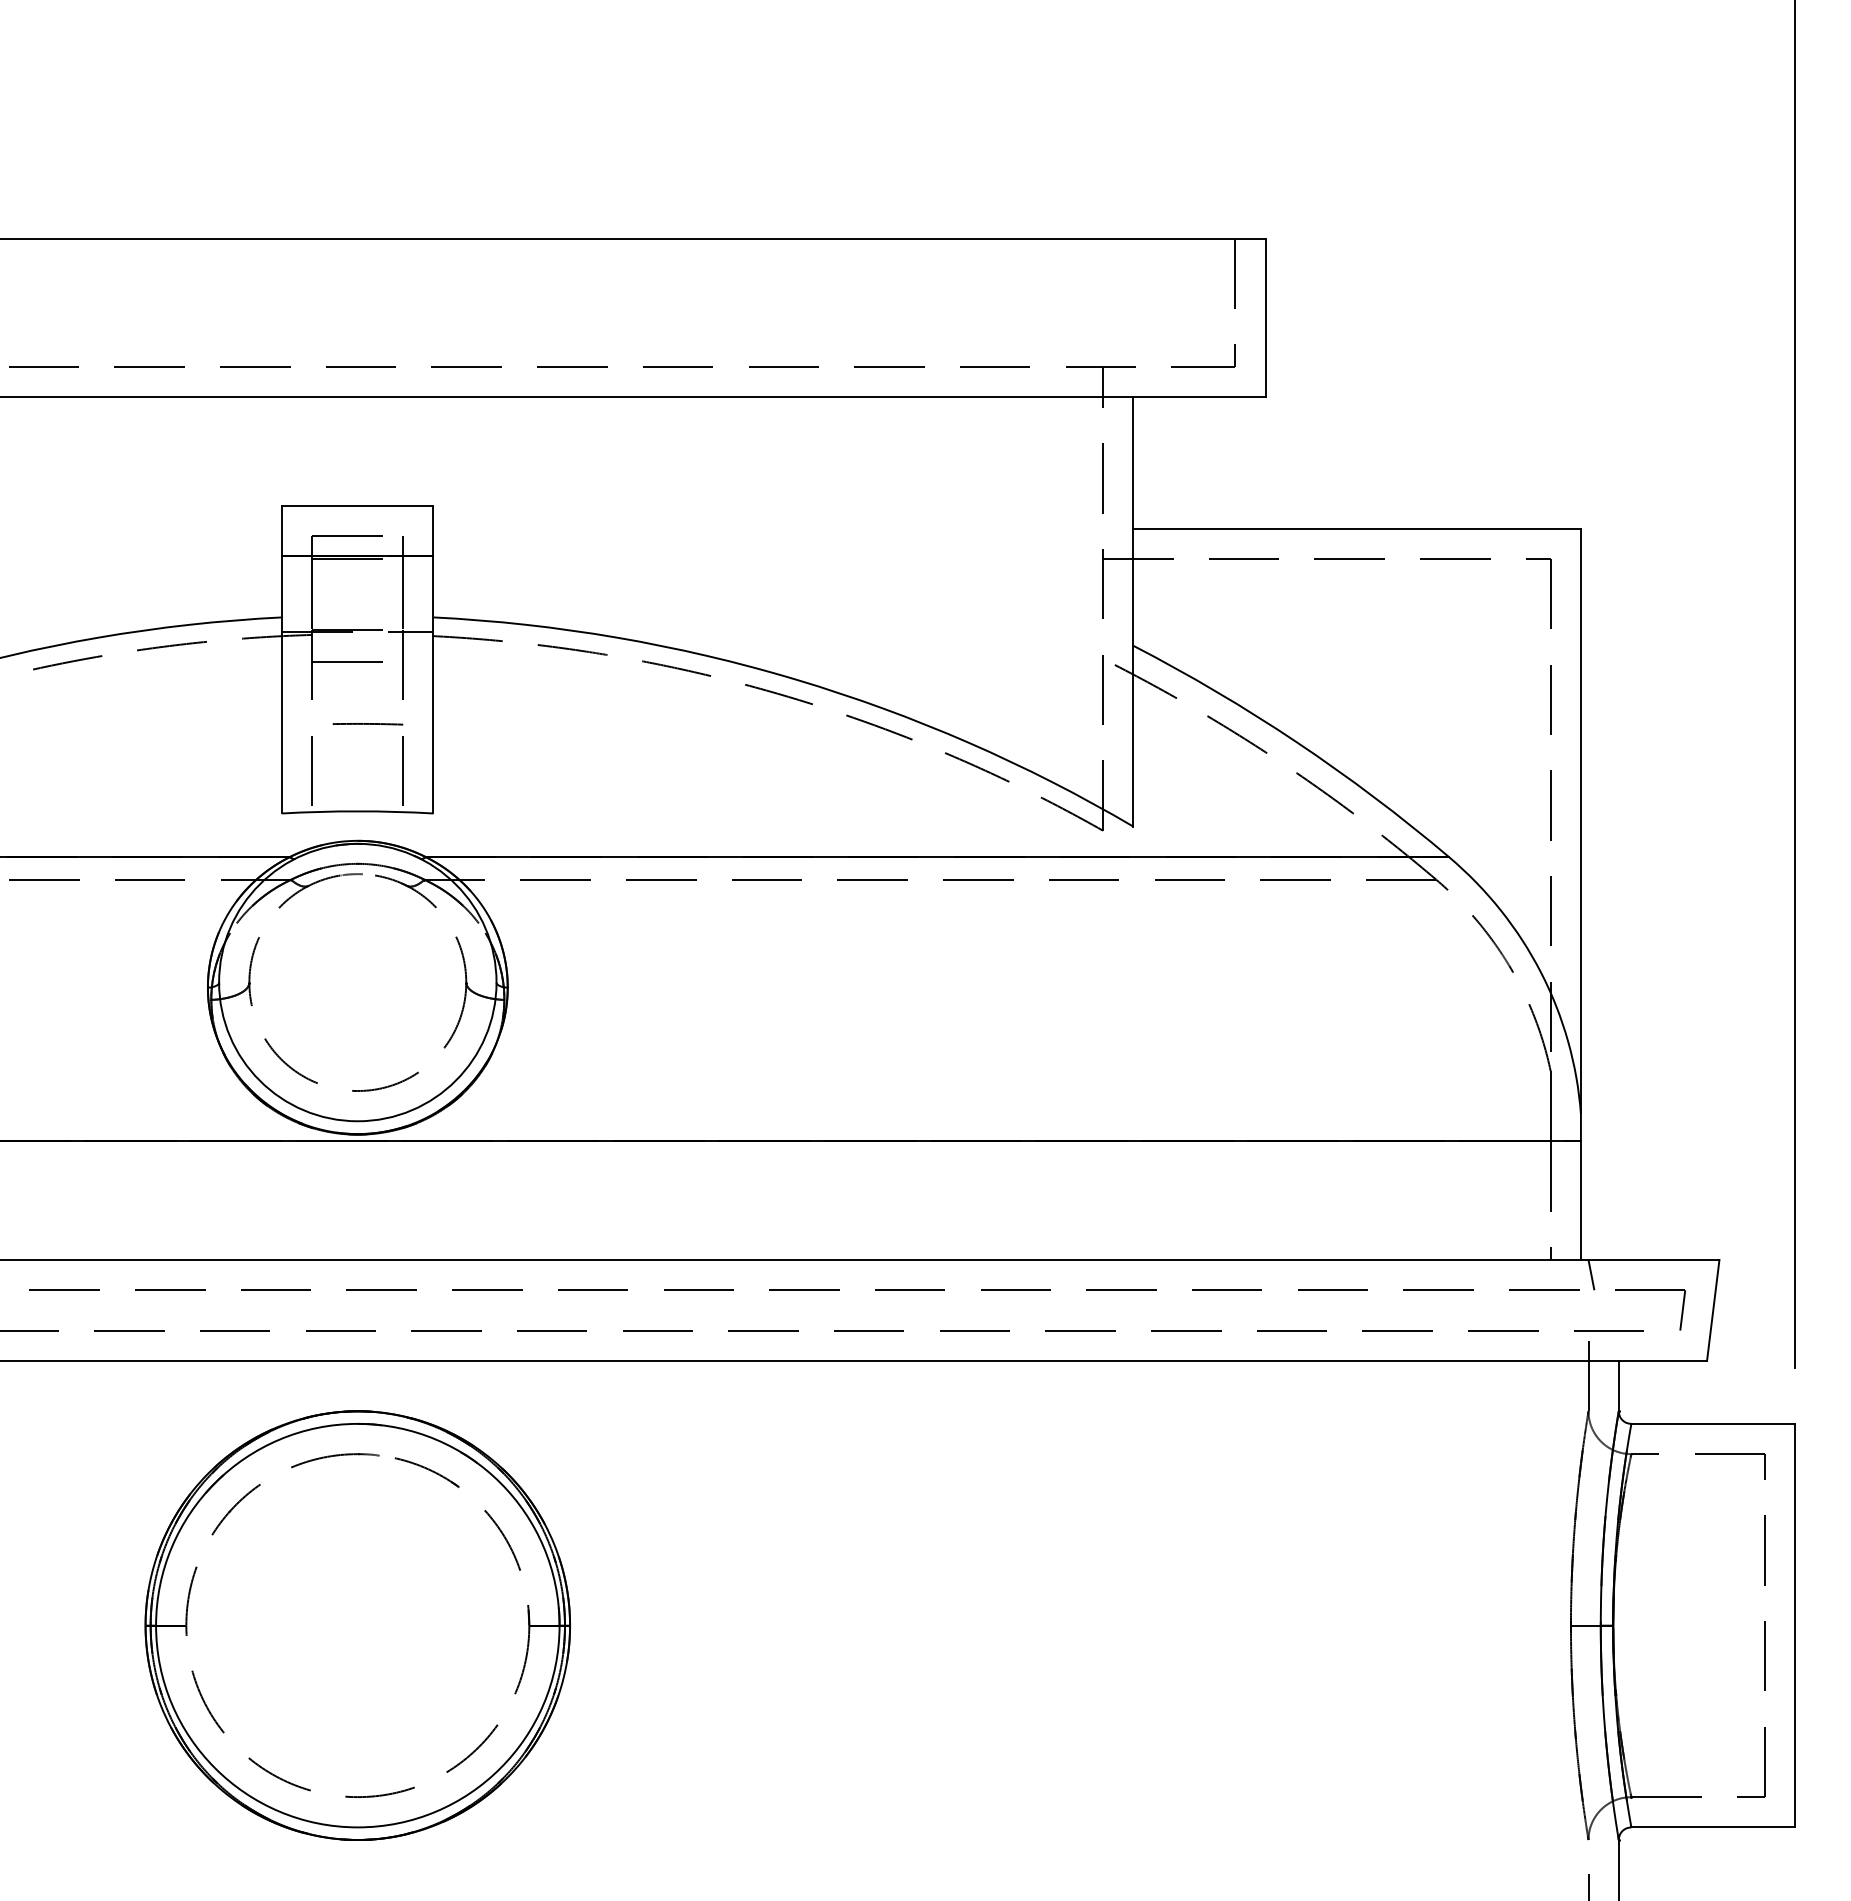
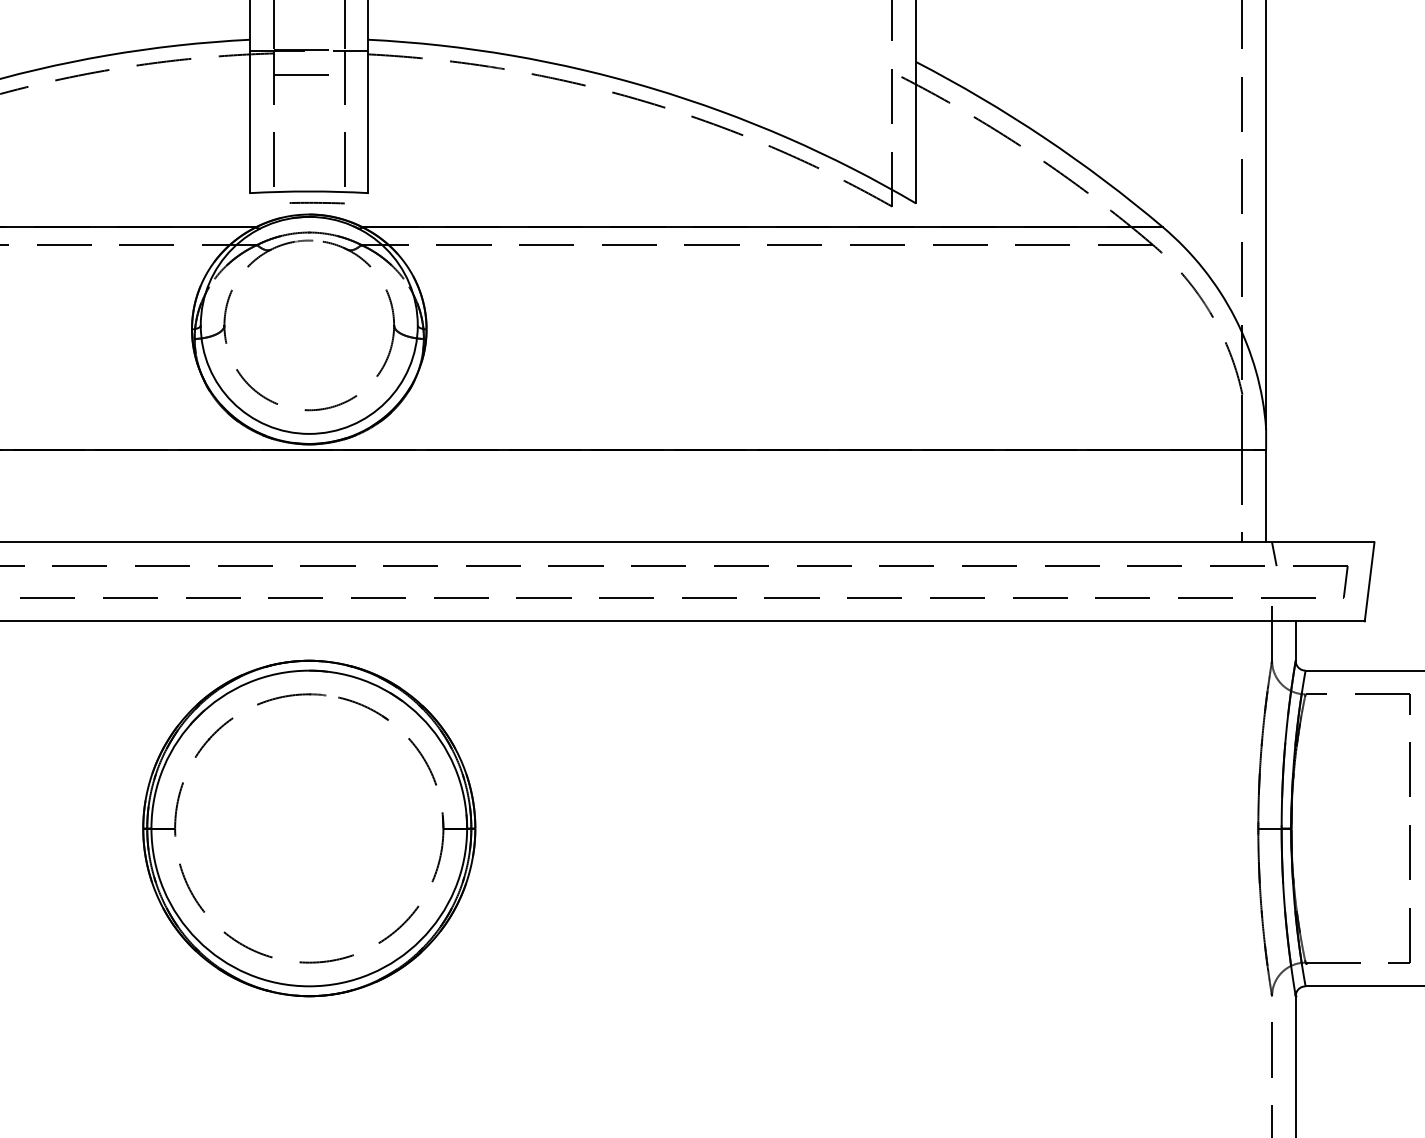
line: (367, 724) -> (316, 203), moved

